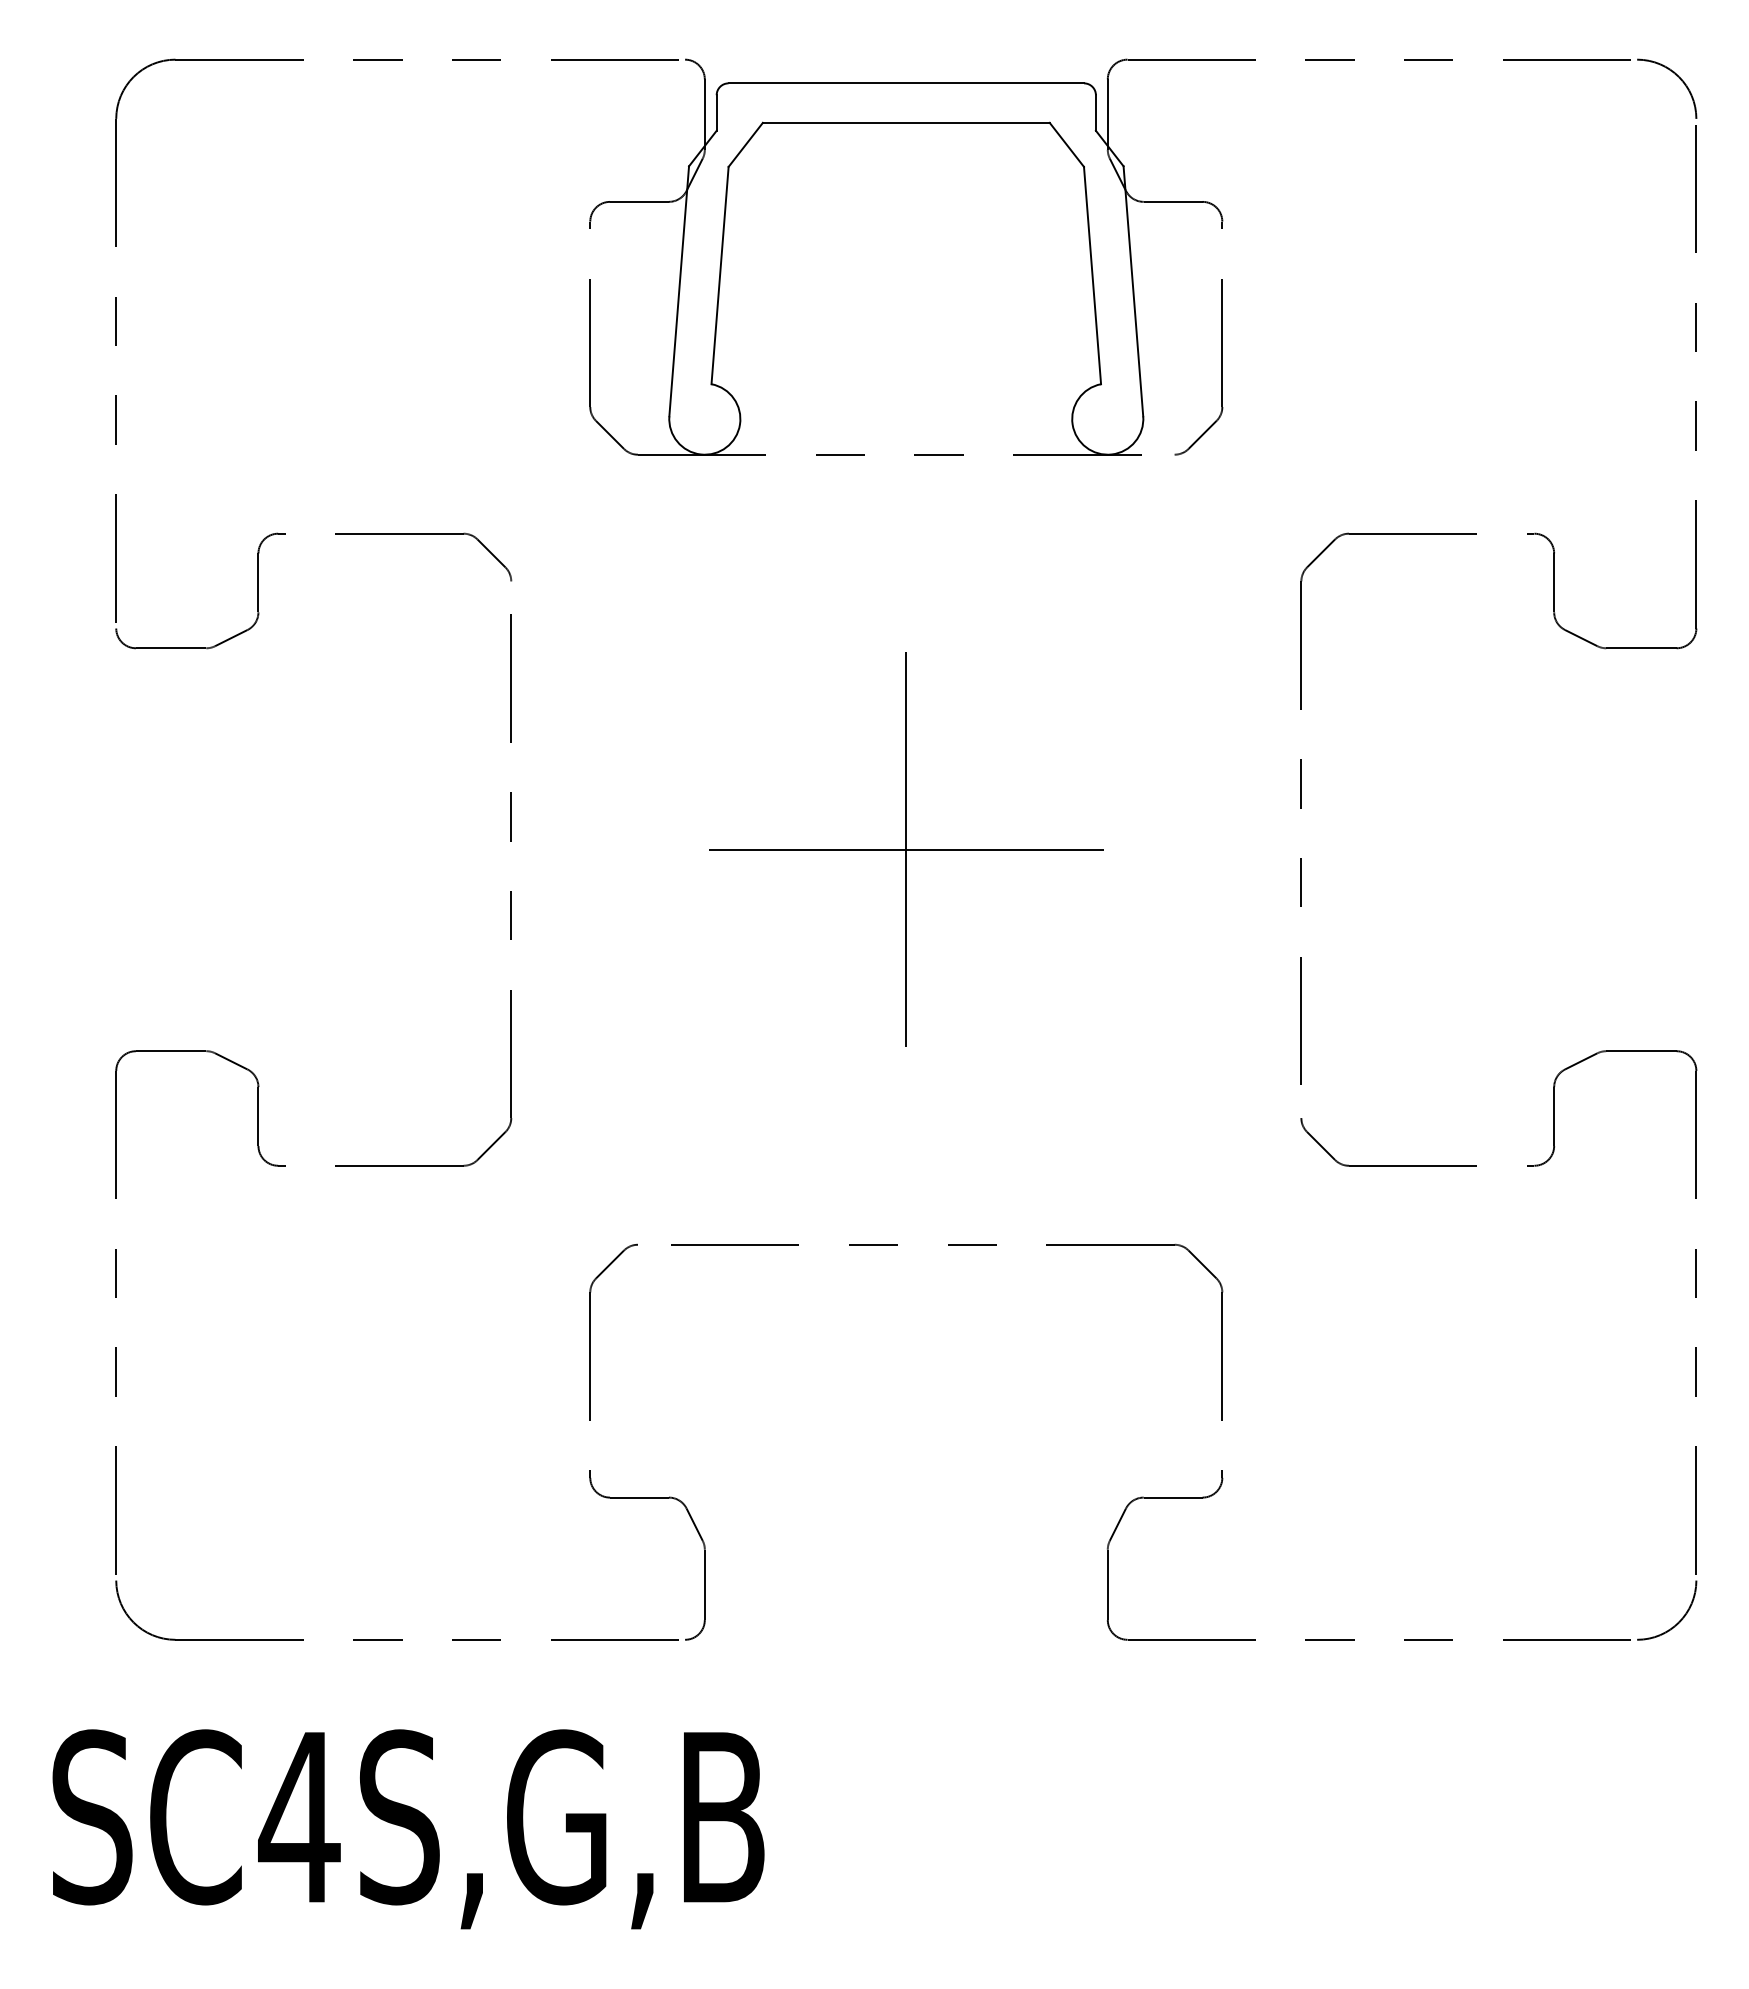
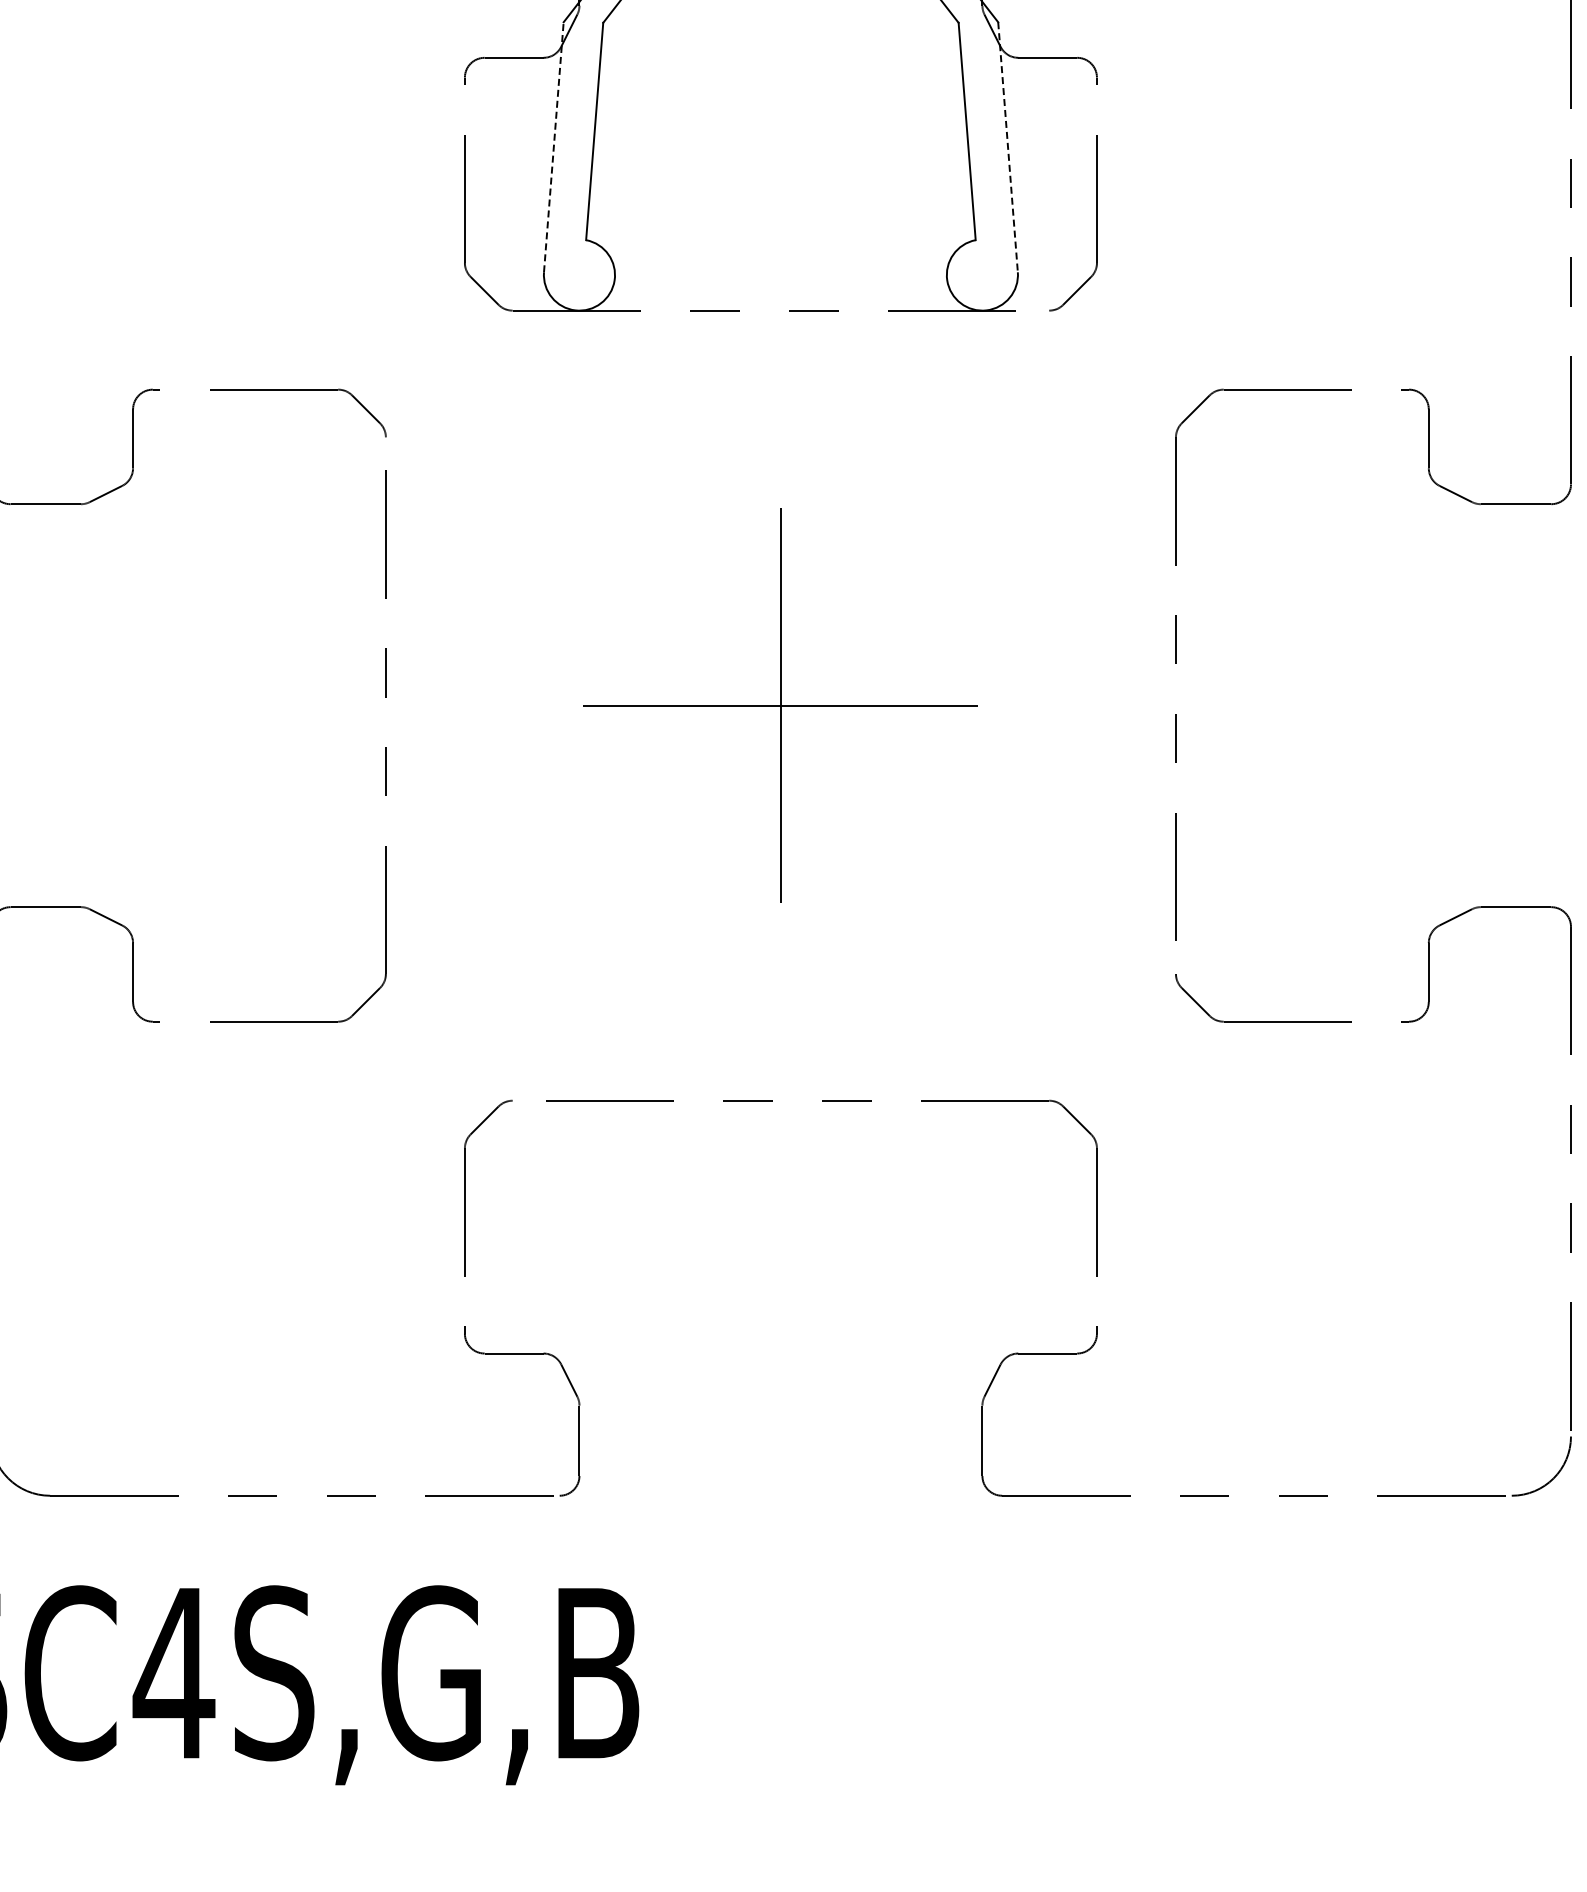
line: (679, 290) -> (554, 146), solid -> dashed
line: (1133, 291) -> (1008, 147), solid -> dashed

